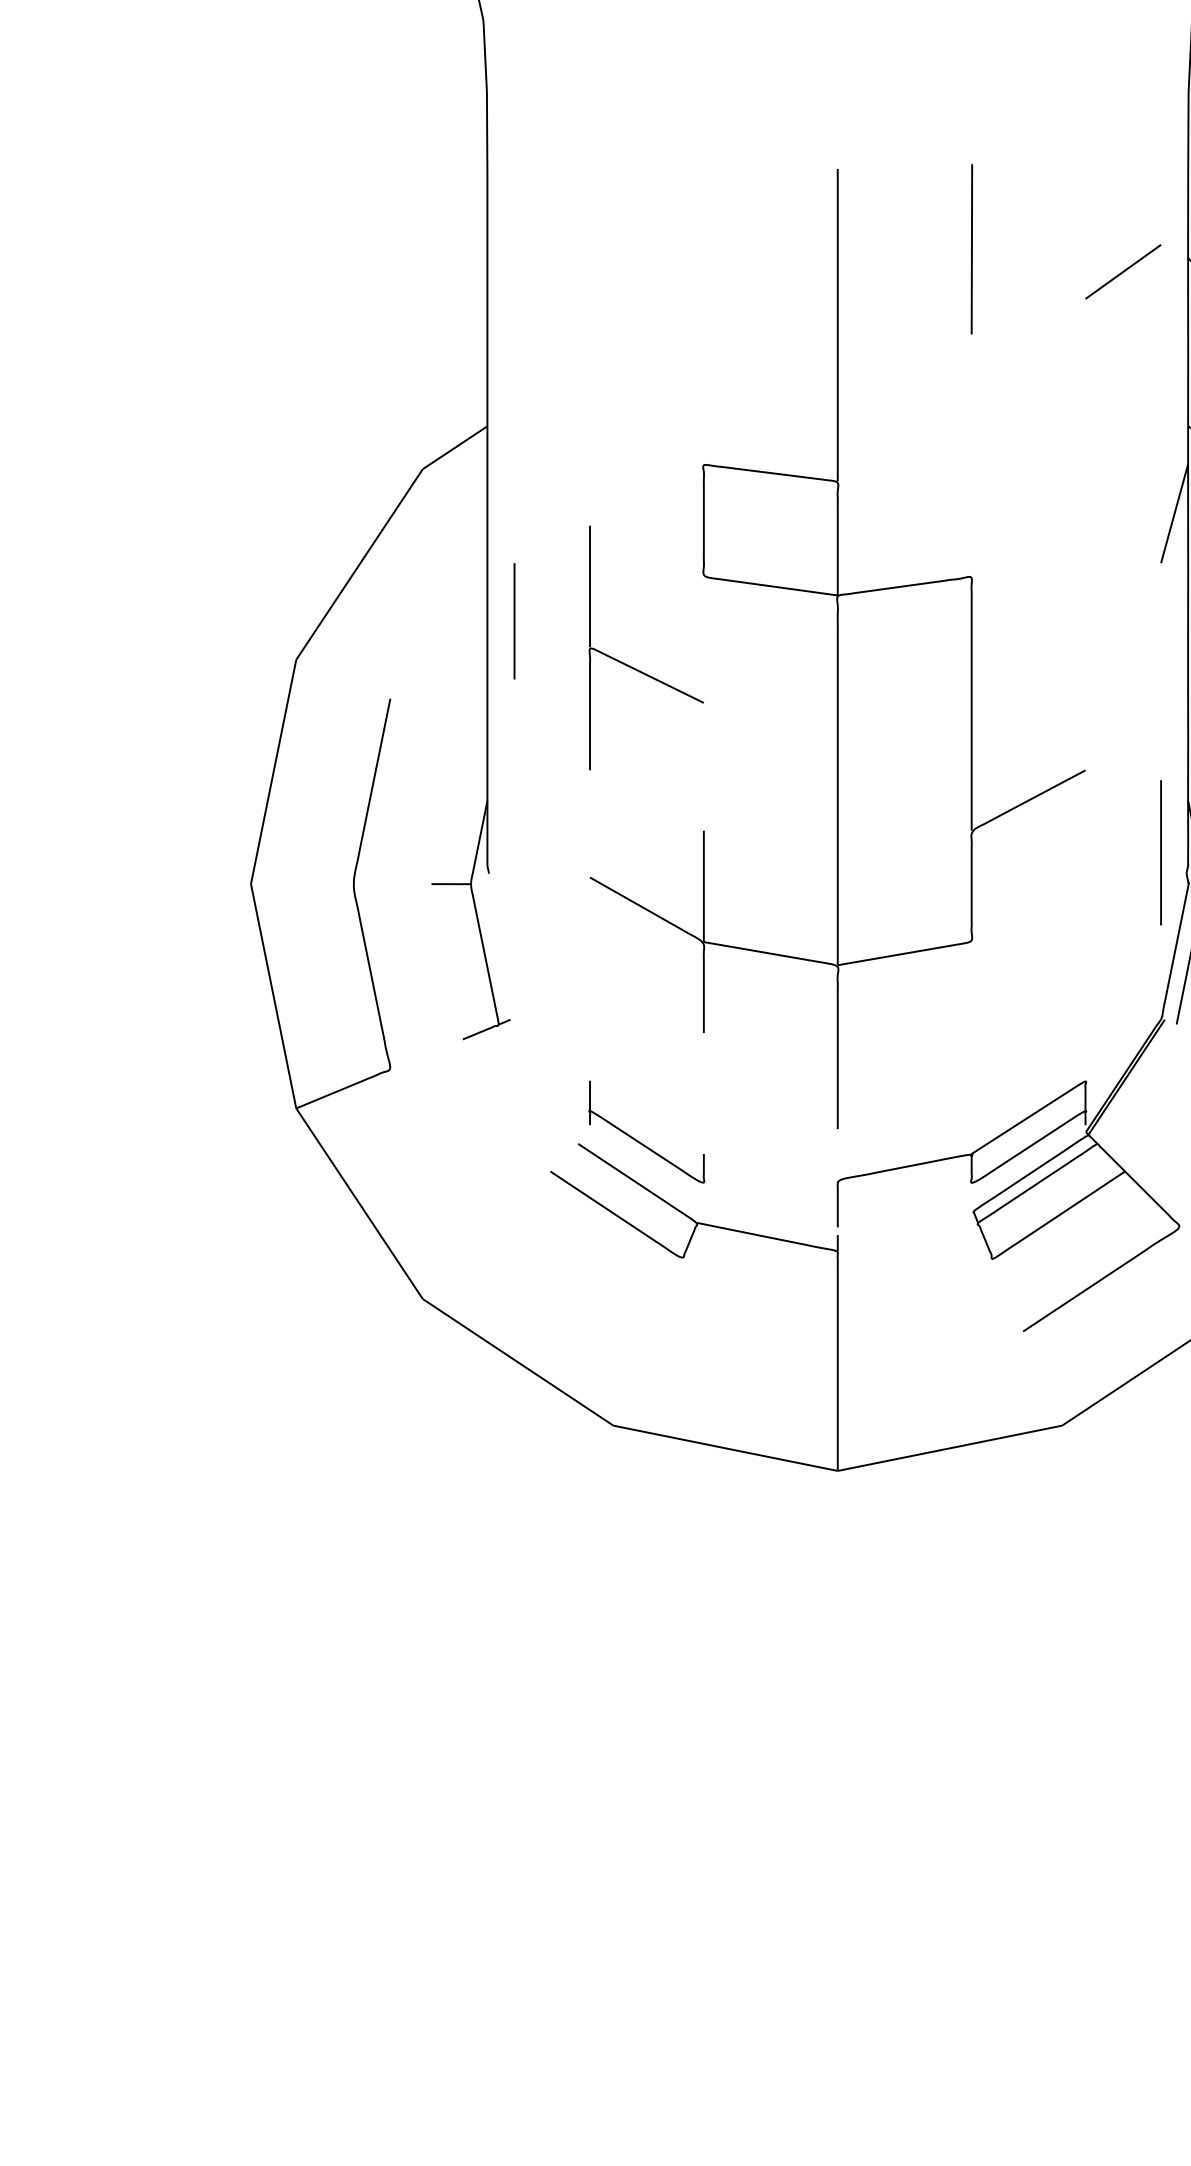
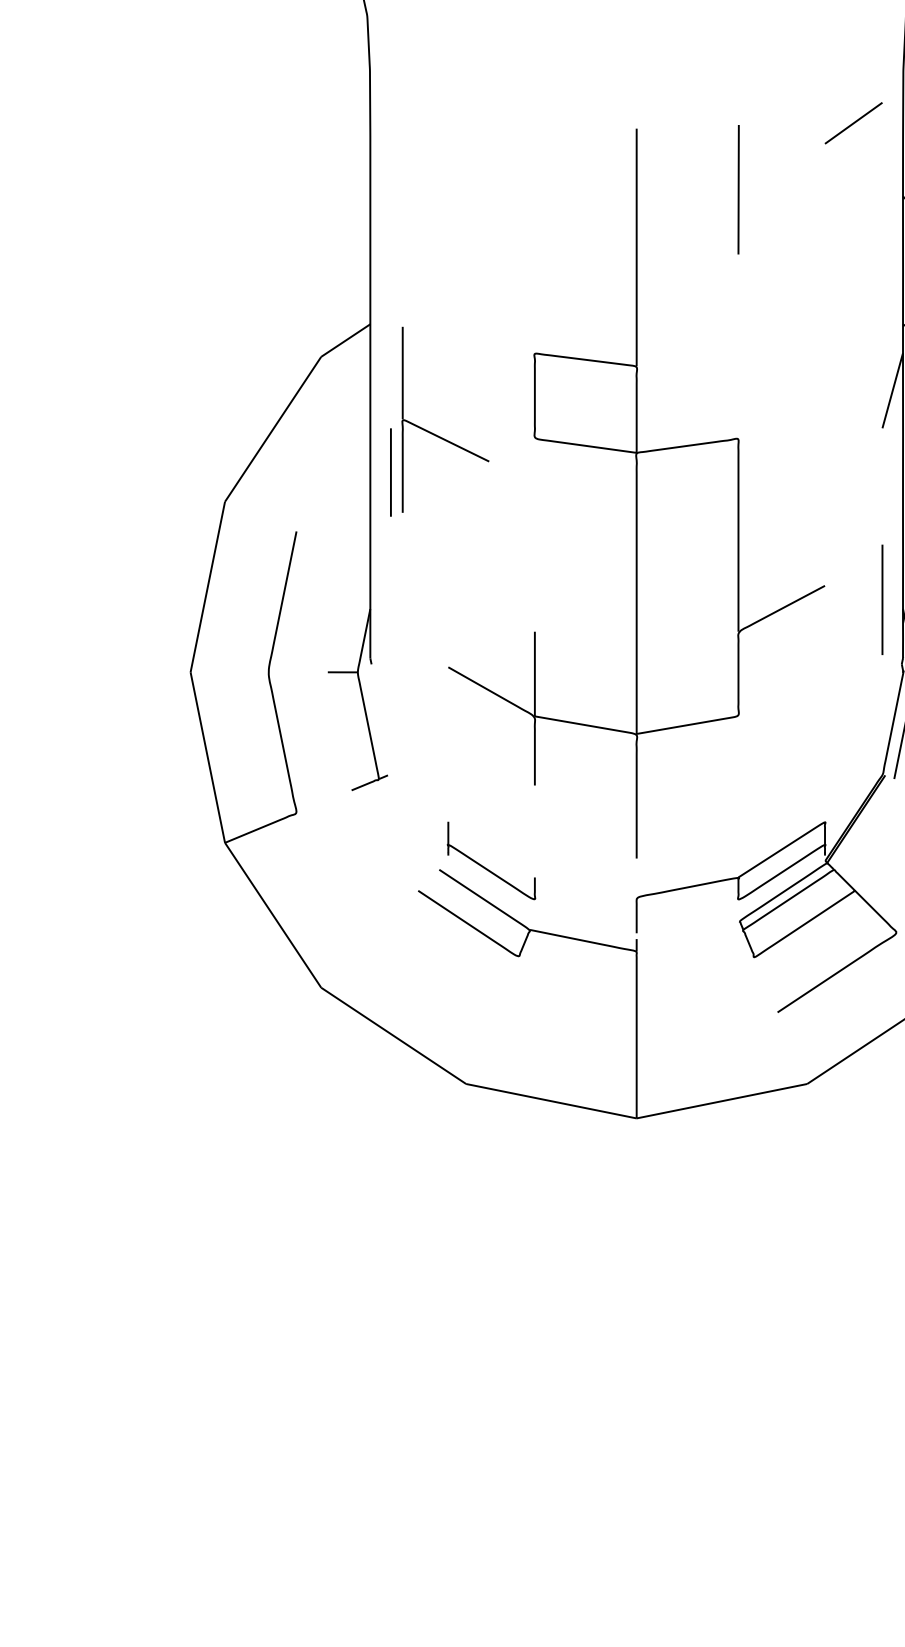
line: (1123, 271) -> (853, 122), moved
part: (634, 667) -> (436, 434), moved
line: (1160, 852) -> (882, 599), moved

